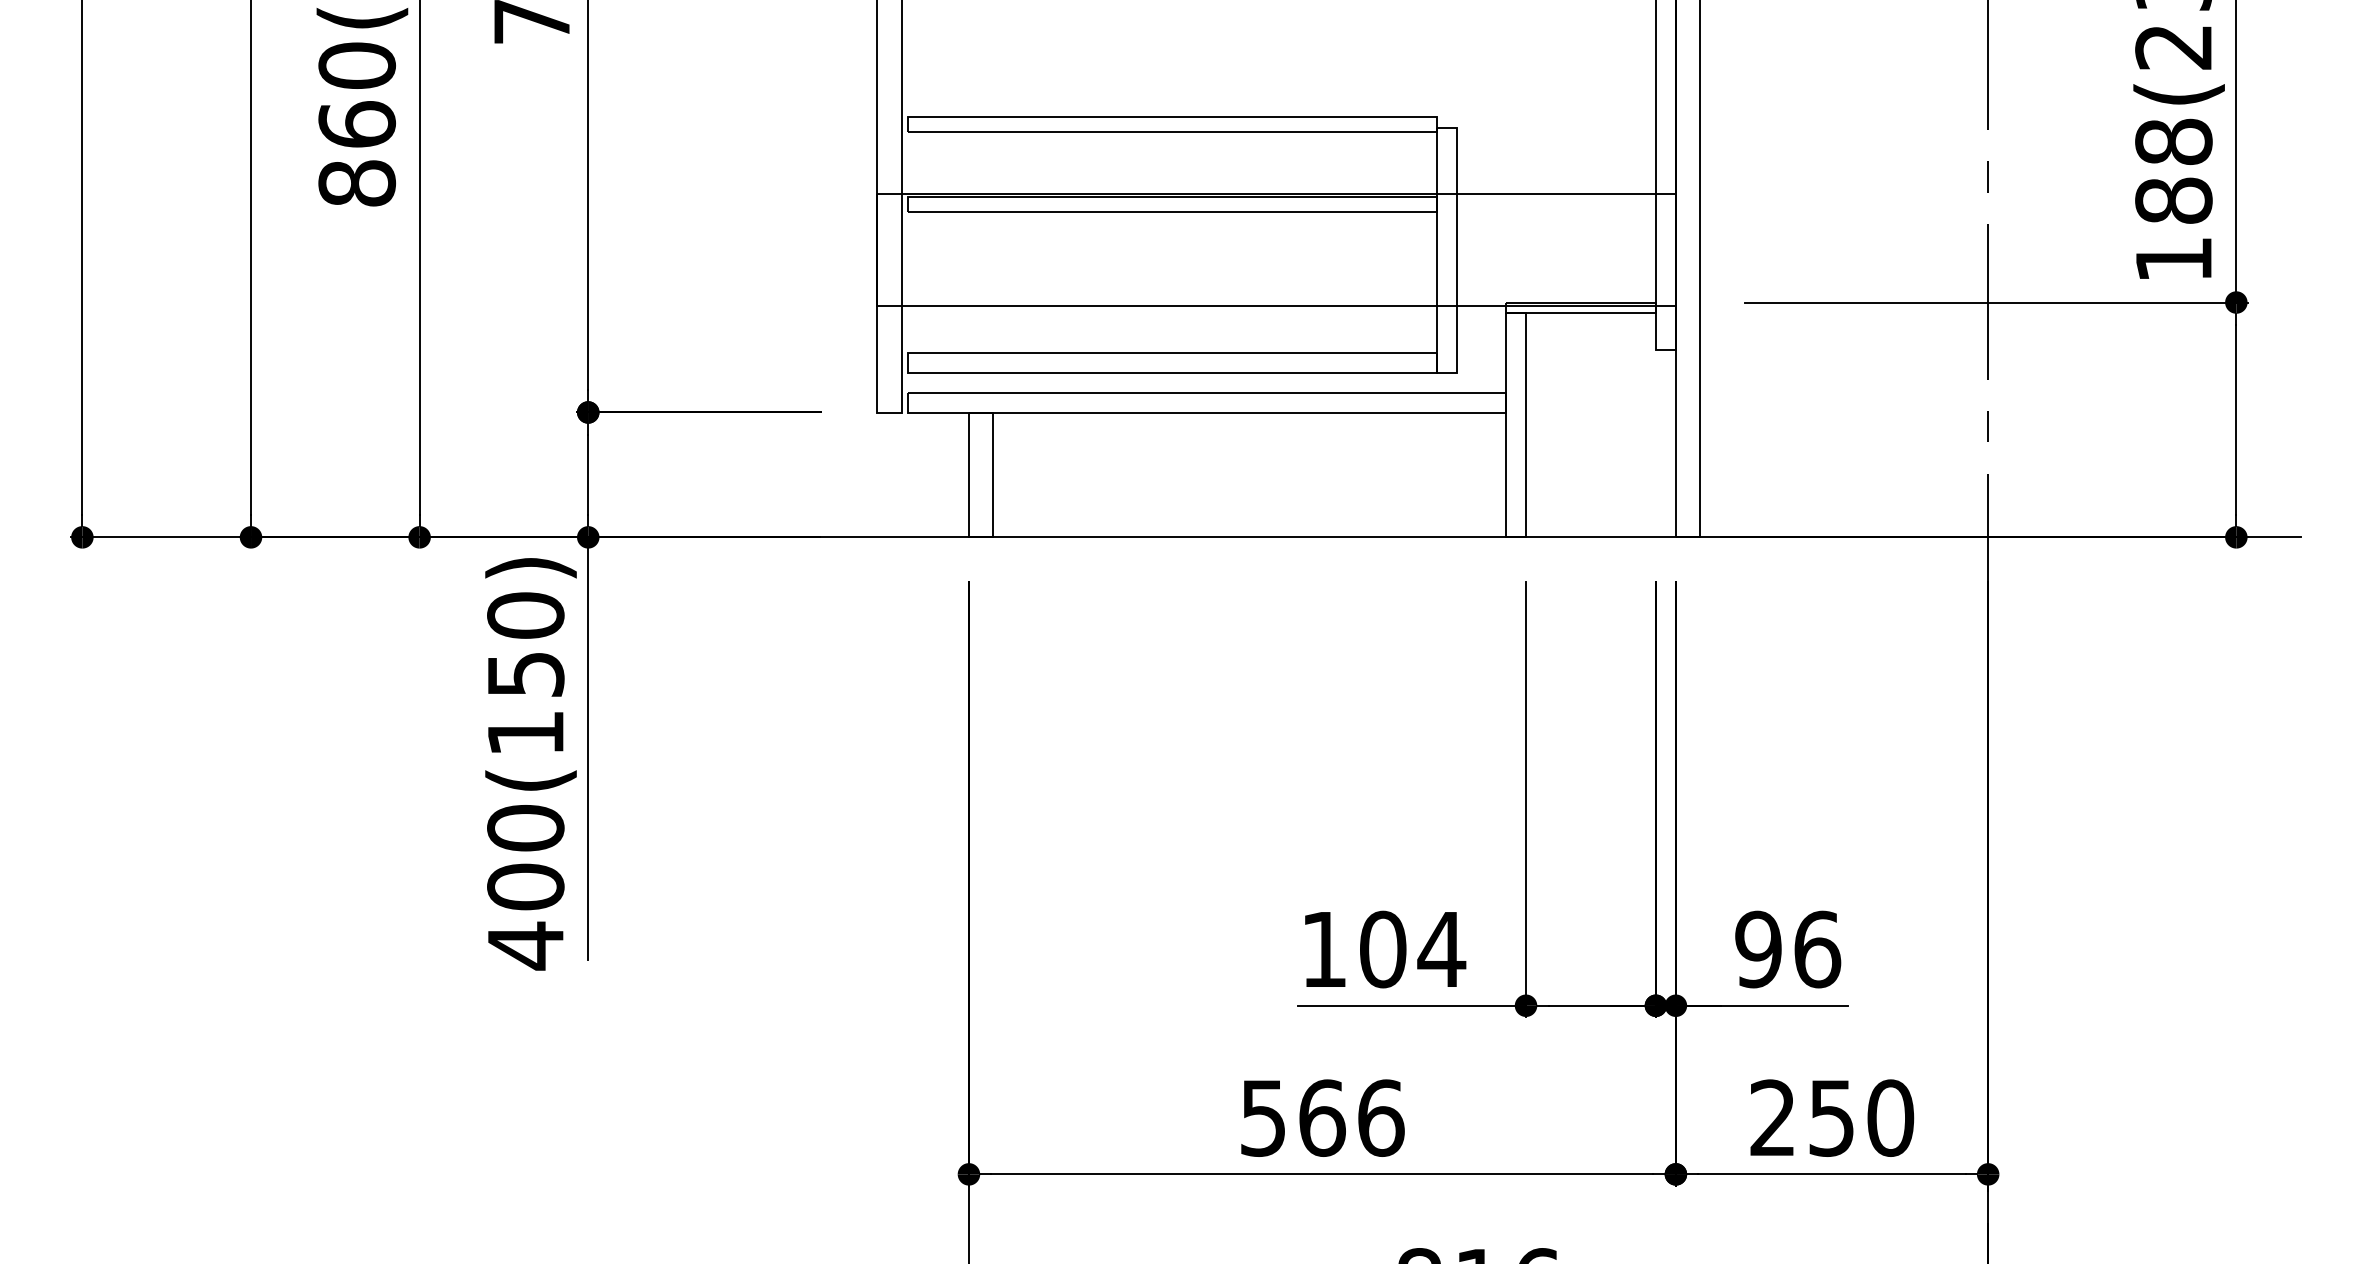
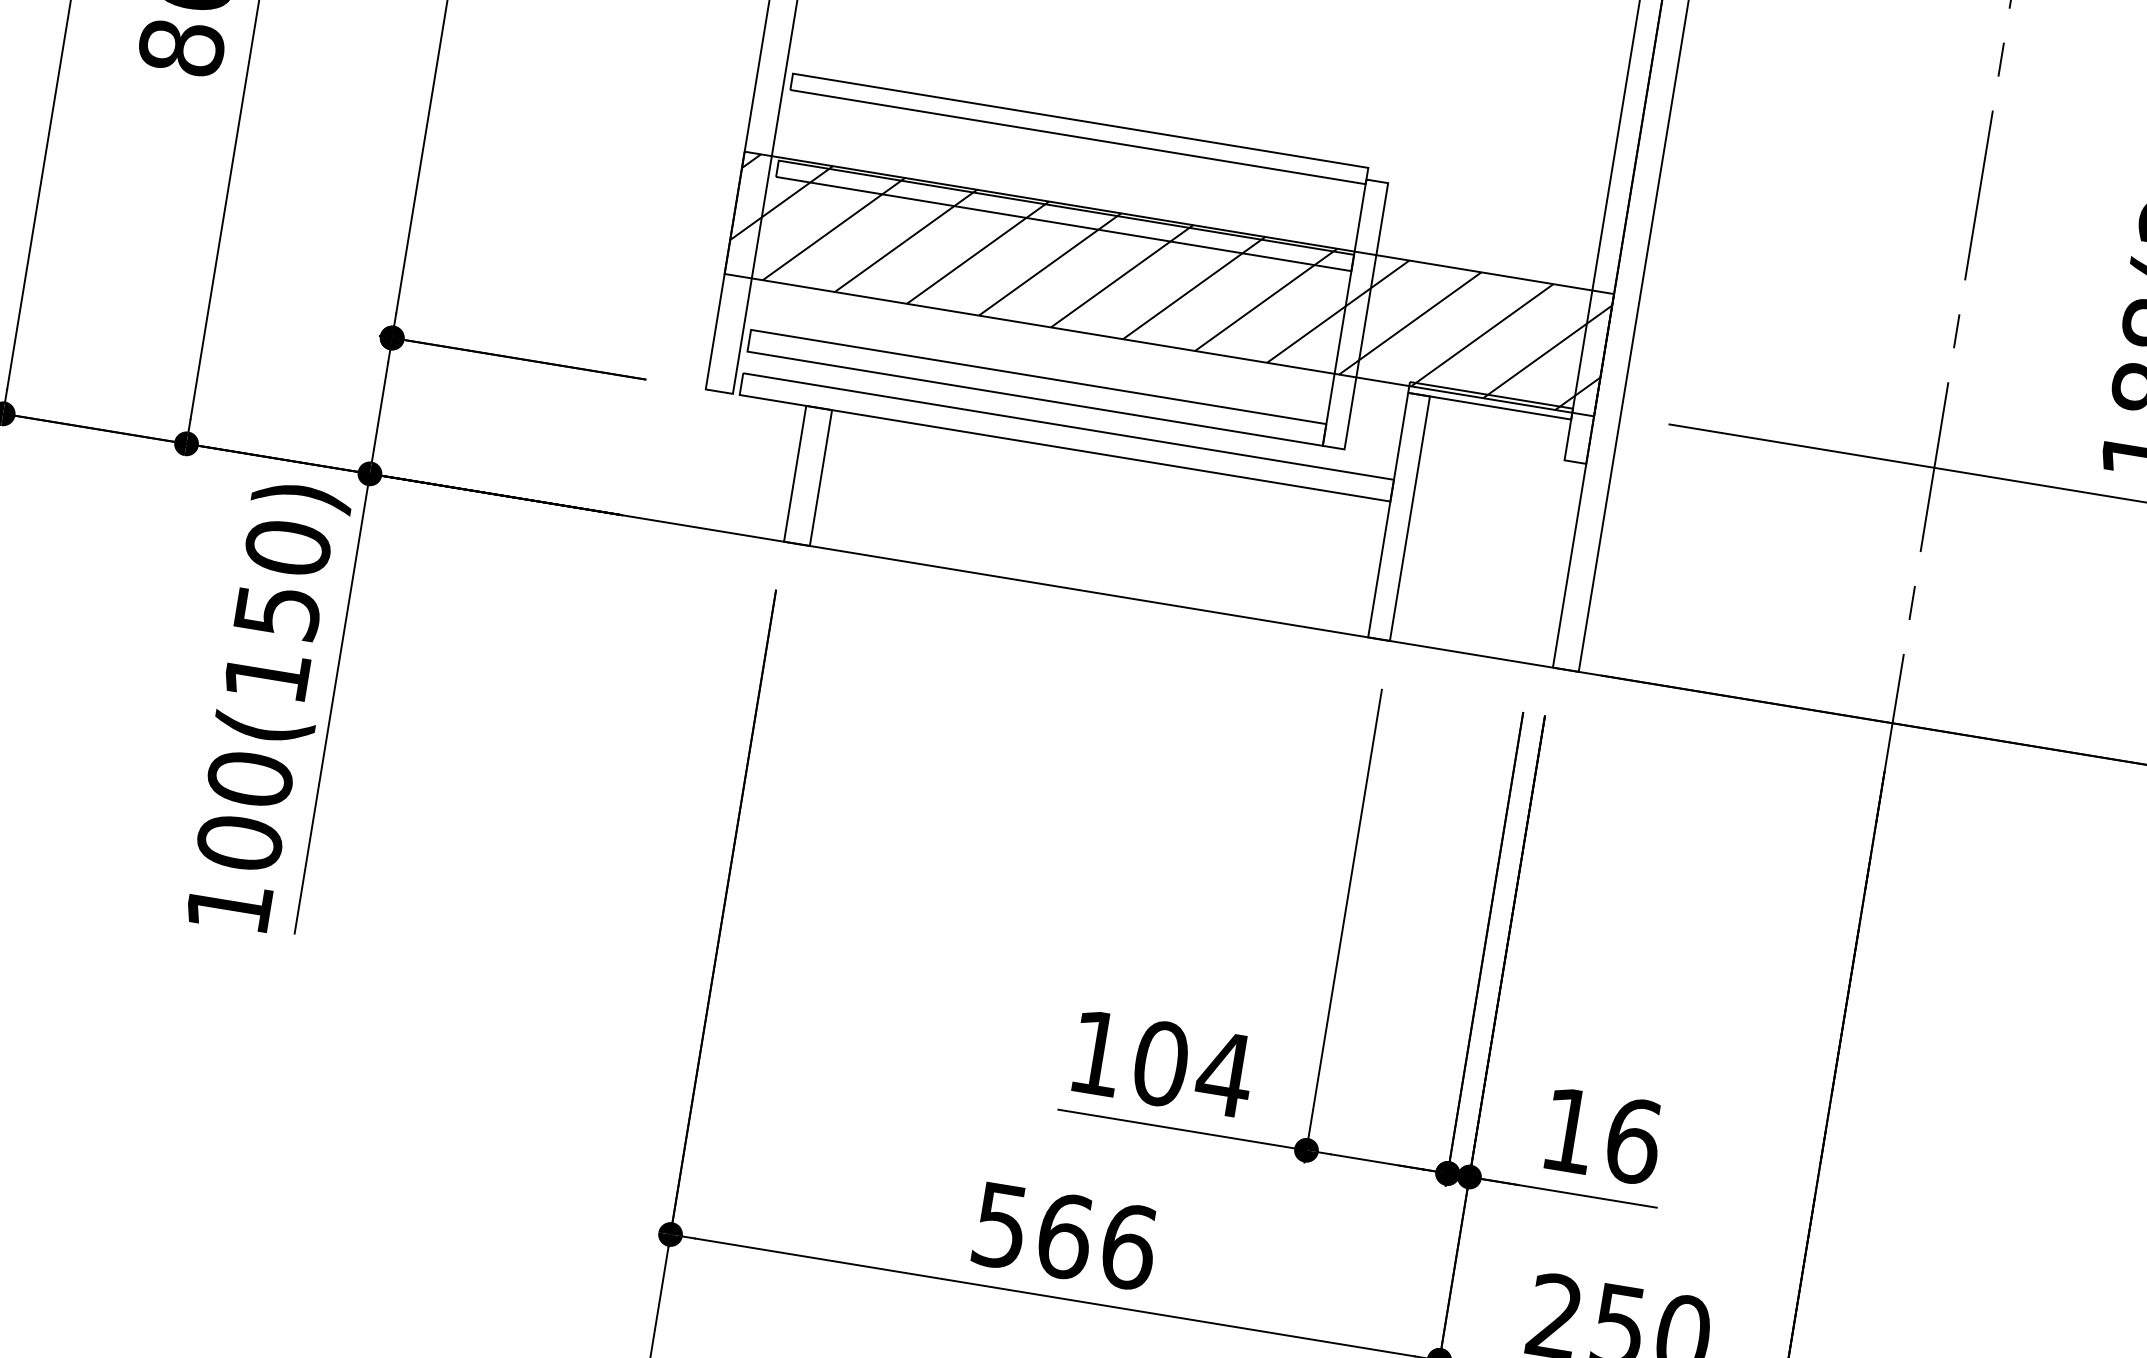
hatch: (1275, 249) -> (1168, 283), added
text: (525, 945) -> (229, 906), 400(150) -> 100(150)
text: (1758, 949) -> (1569, 1130), 96 -> 16

